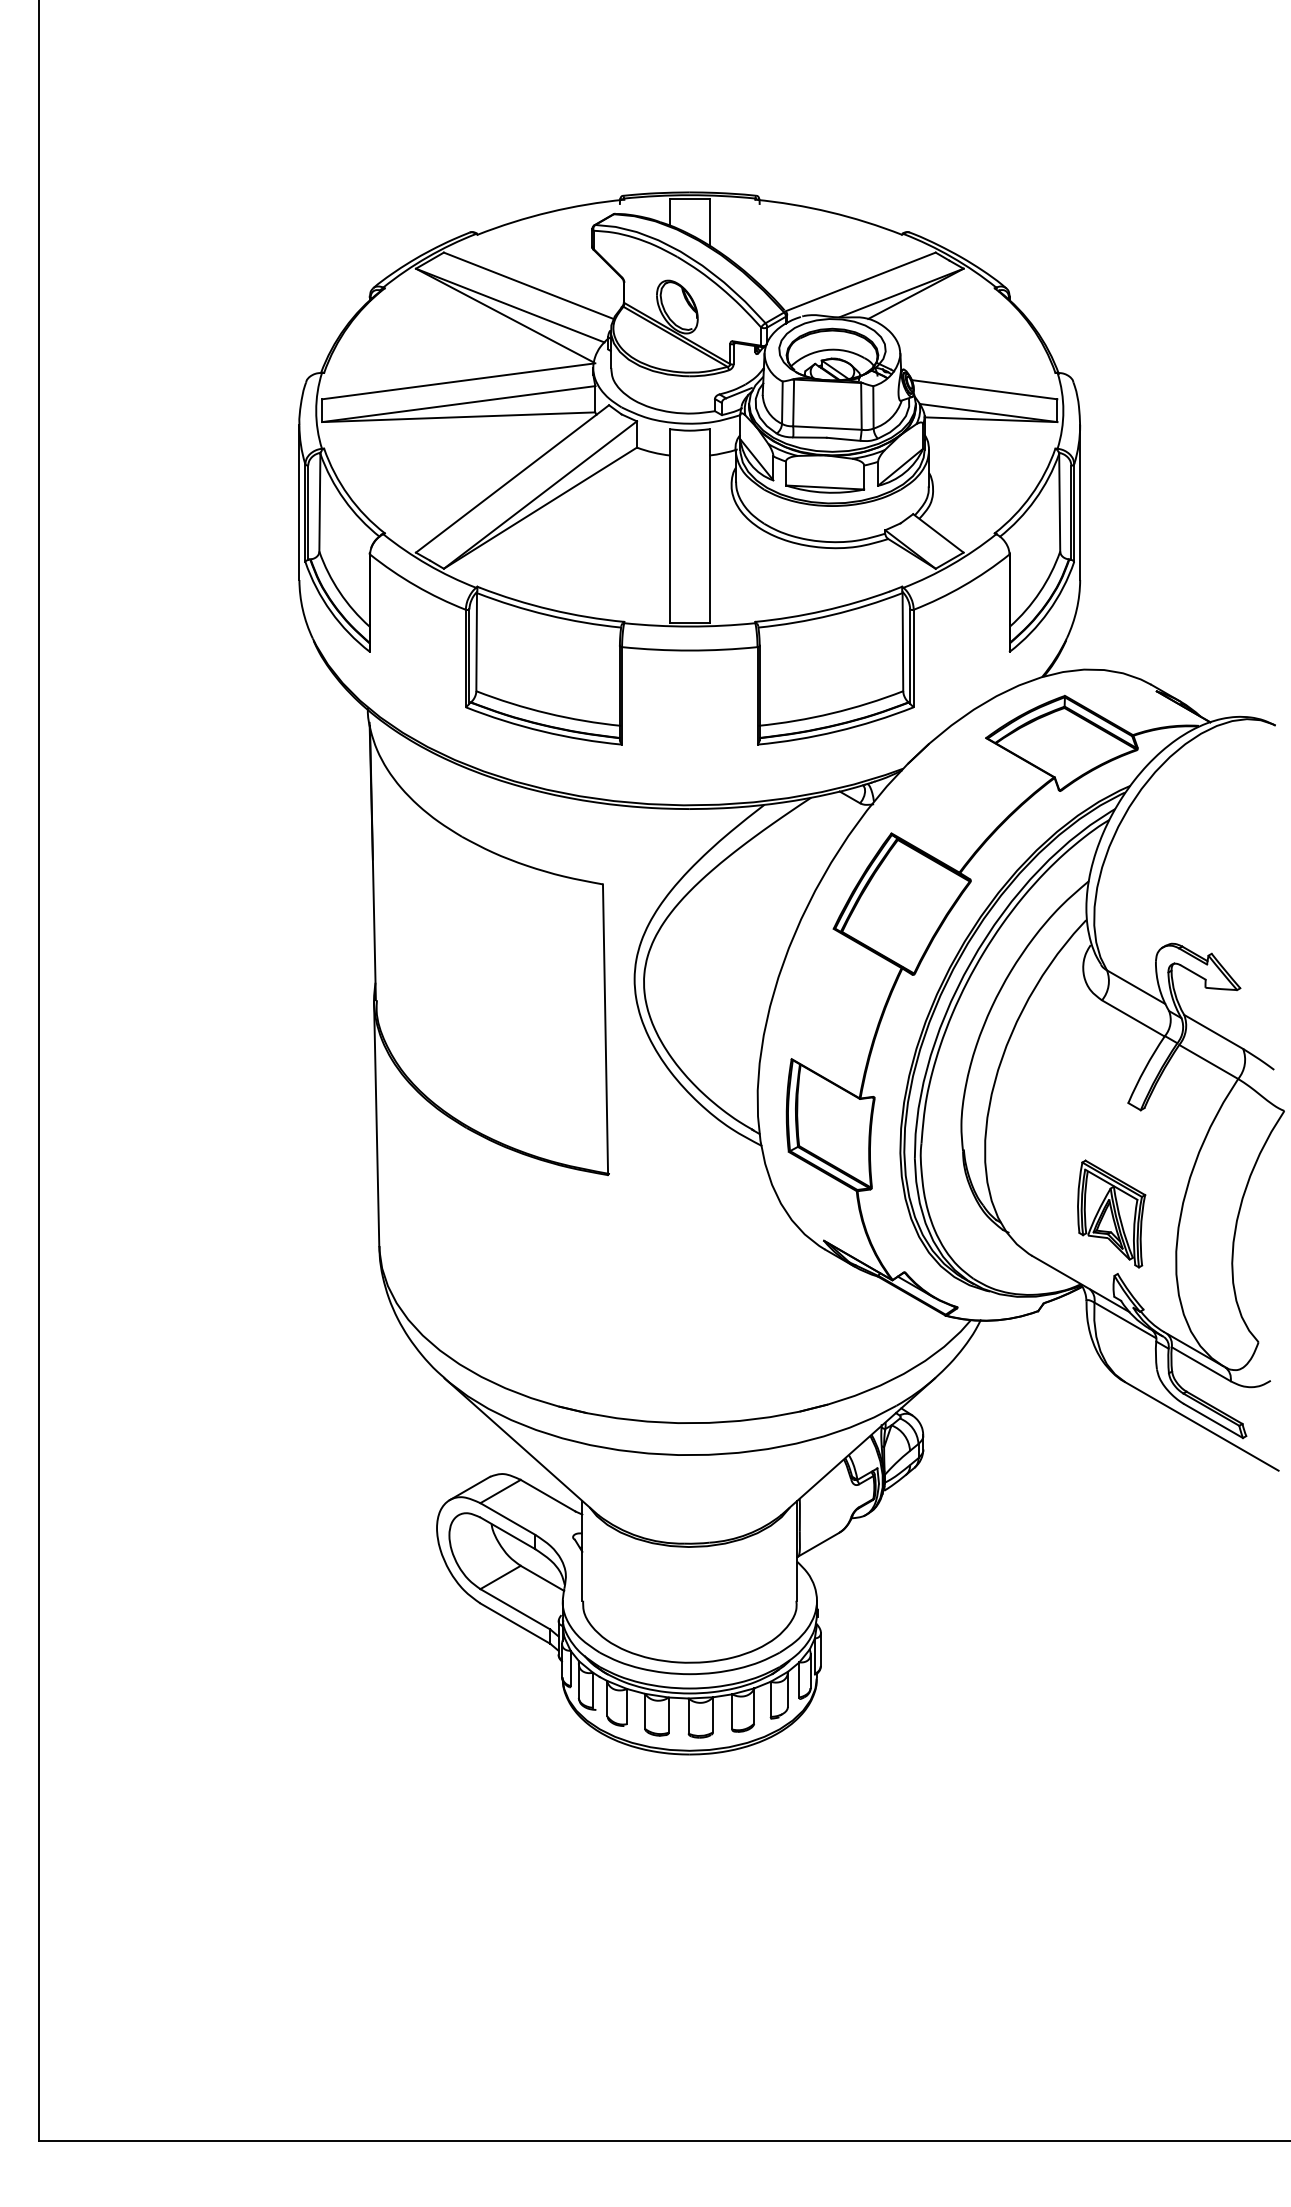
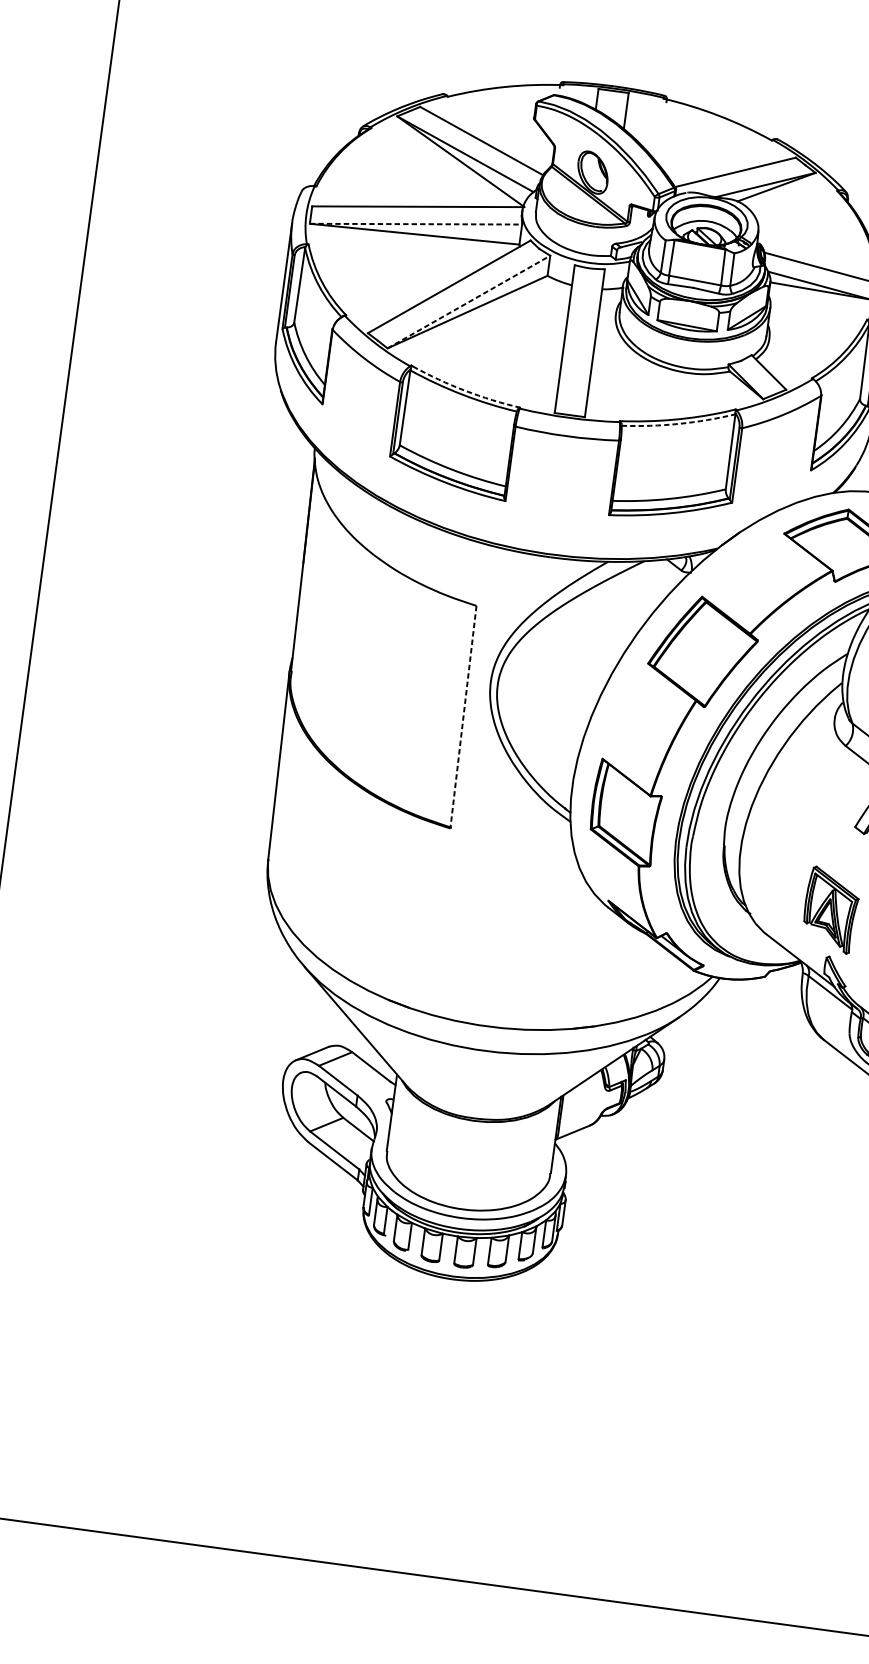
line: (458, 404) -> (415, 224), solid -> dashed
line: (540, 494) -> (469, 301), solid -> dashed
arc: (550, 609) -> (464, 390), solid -> dashed
arc: (831, 615) -> (678, 424), solid -> dashed
line: (605, 1030) -> (463, 717), solid -> dashed

